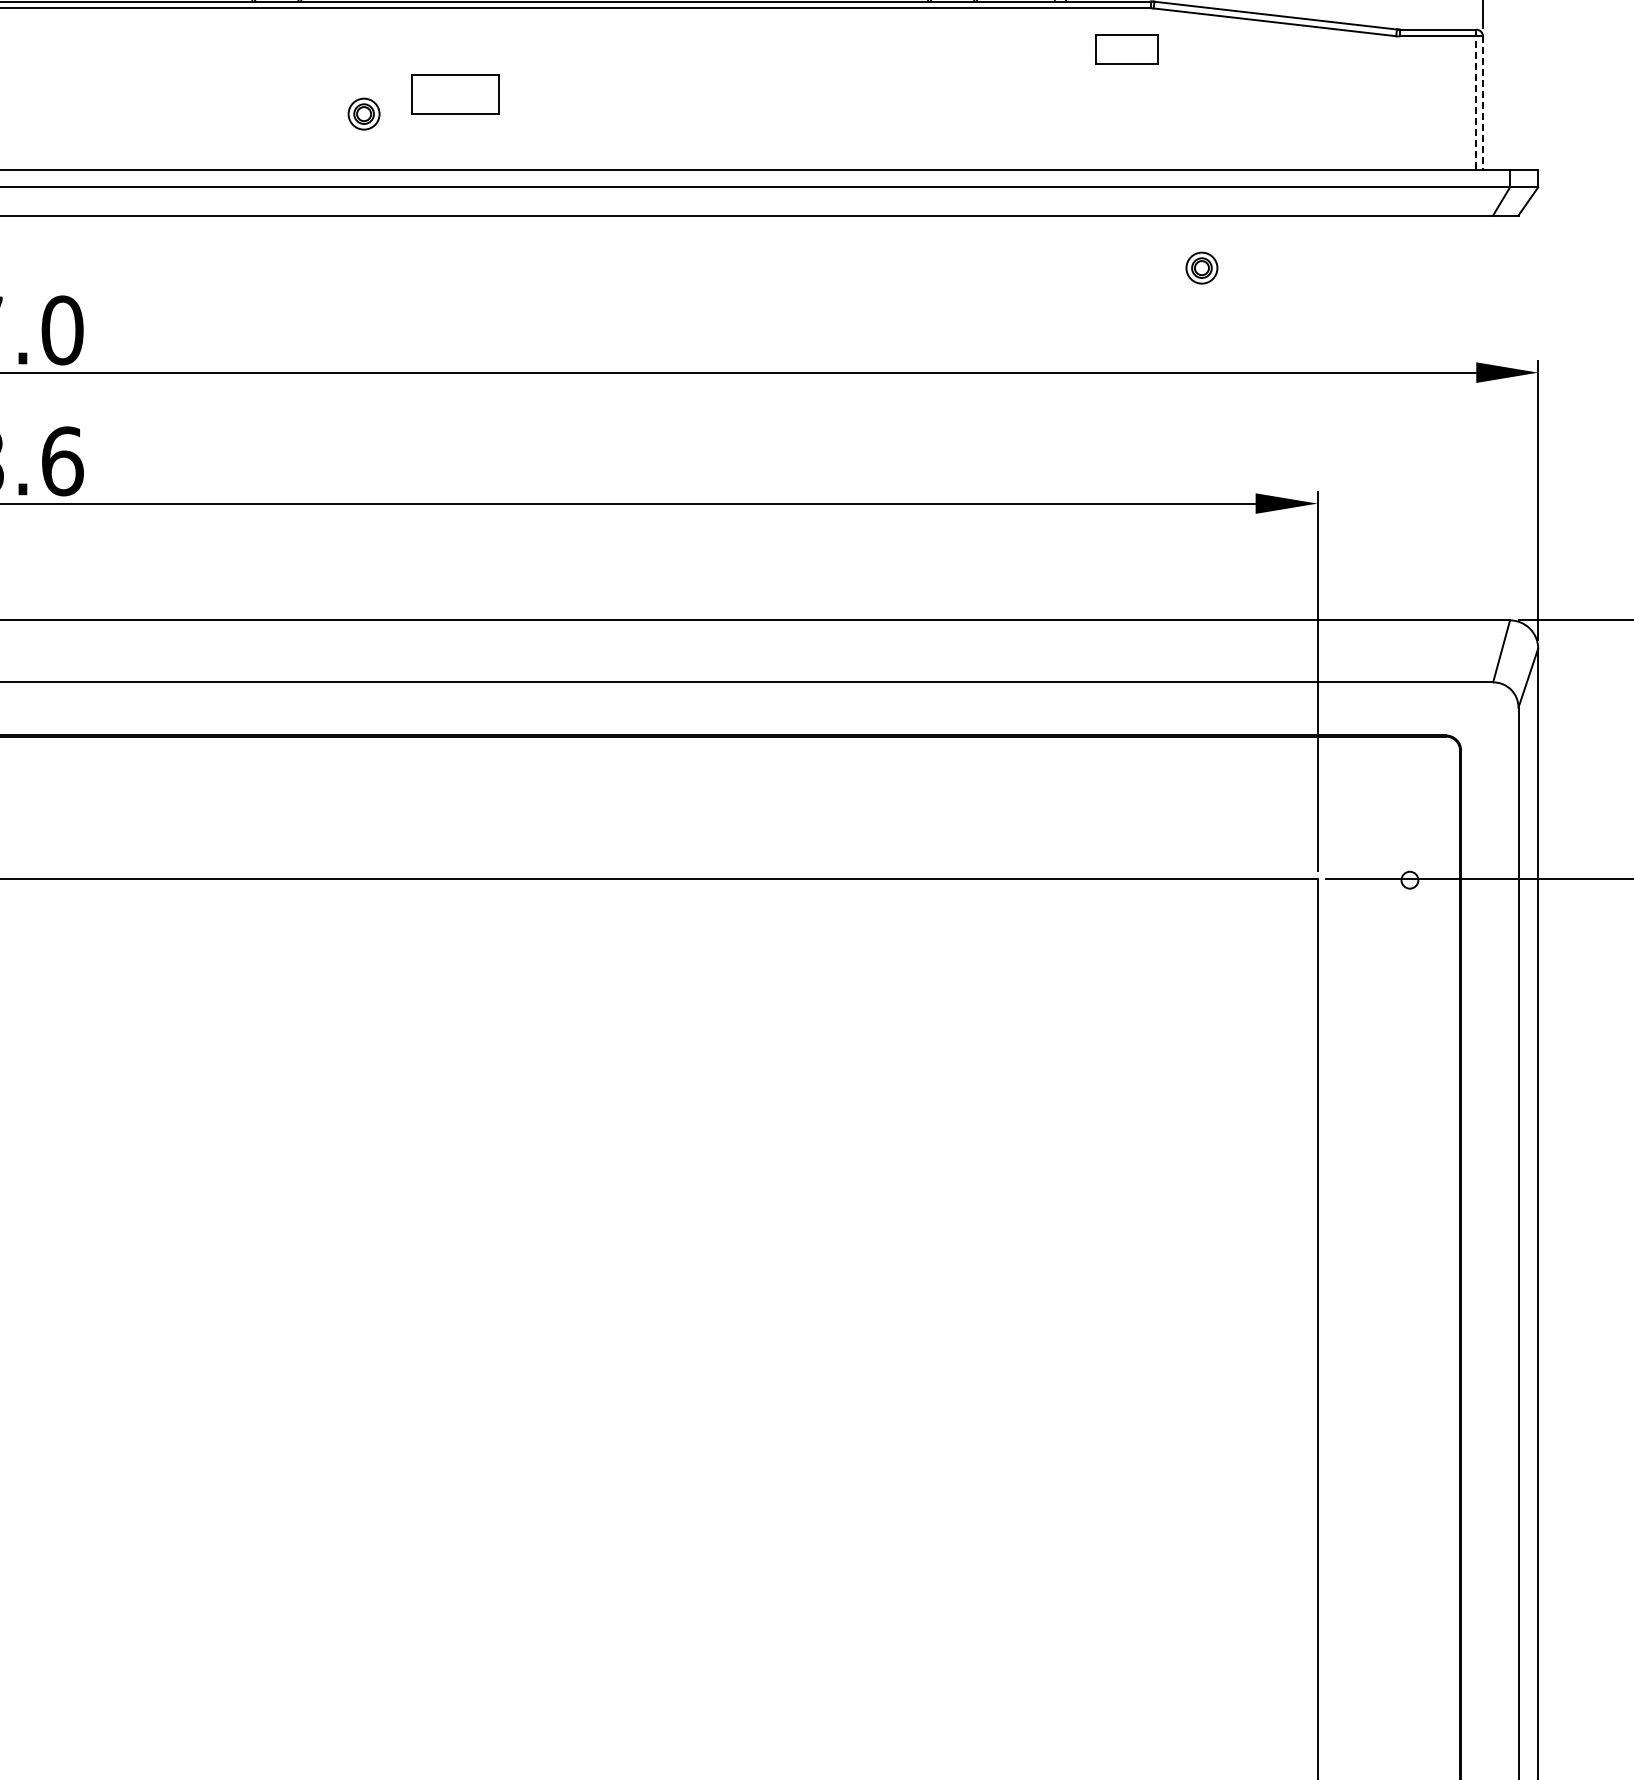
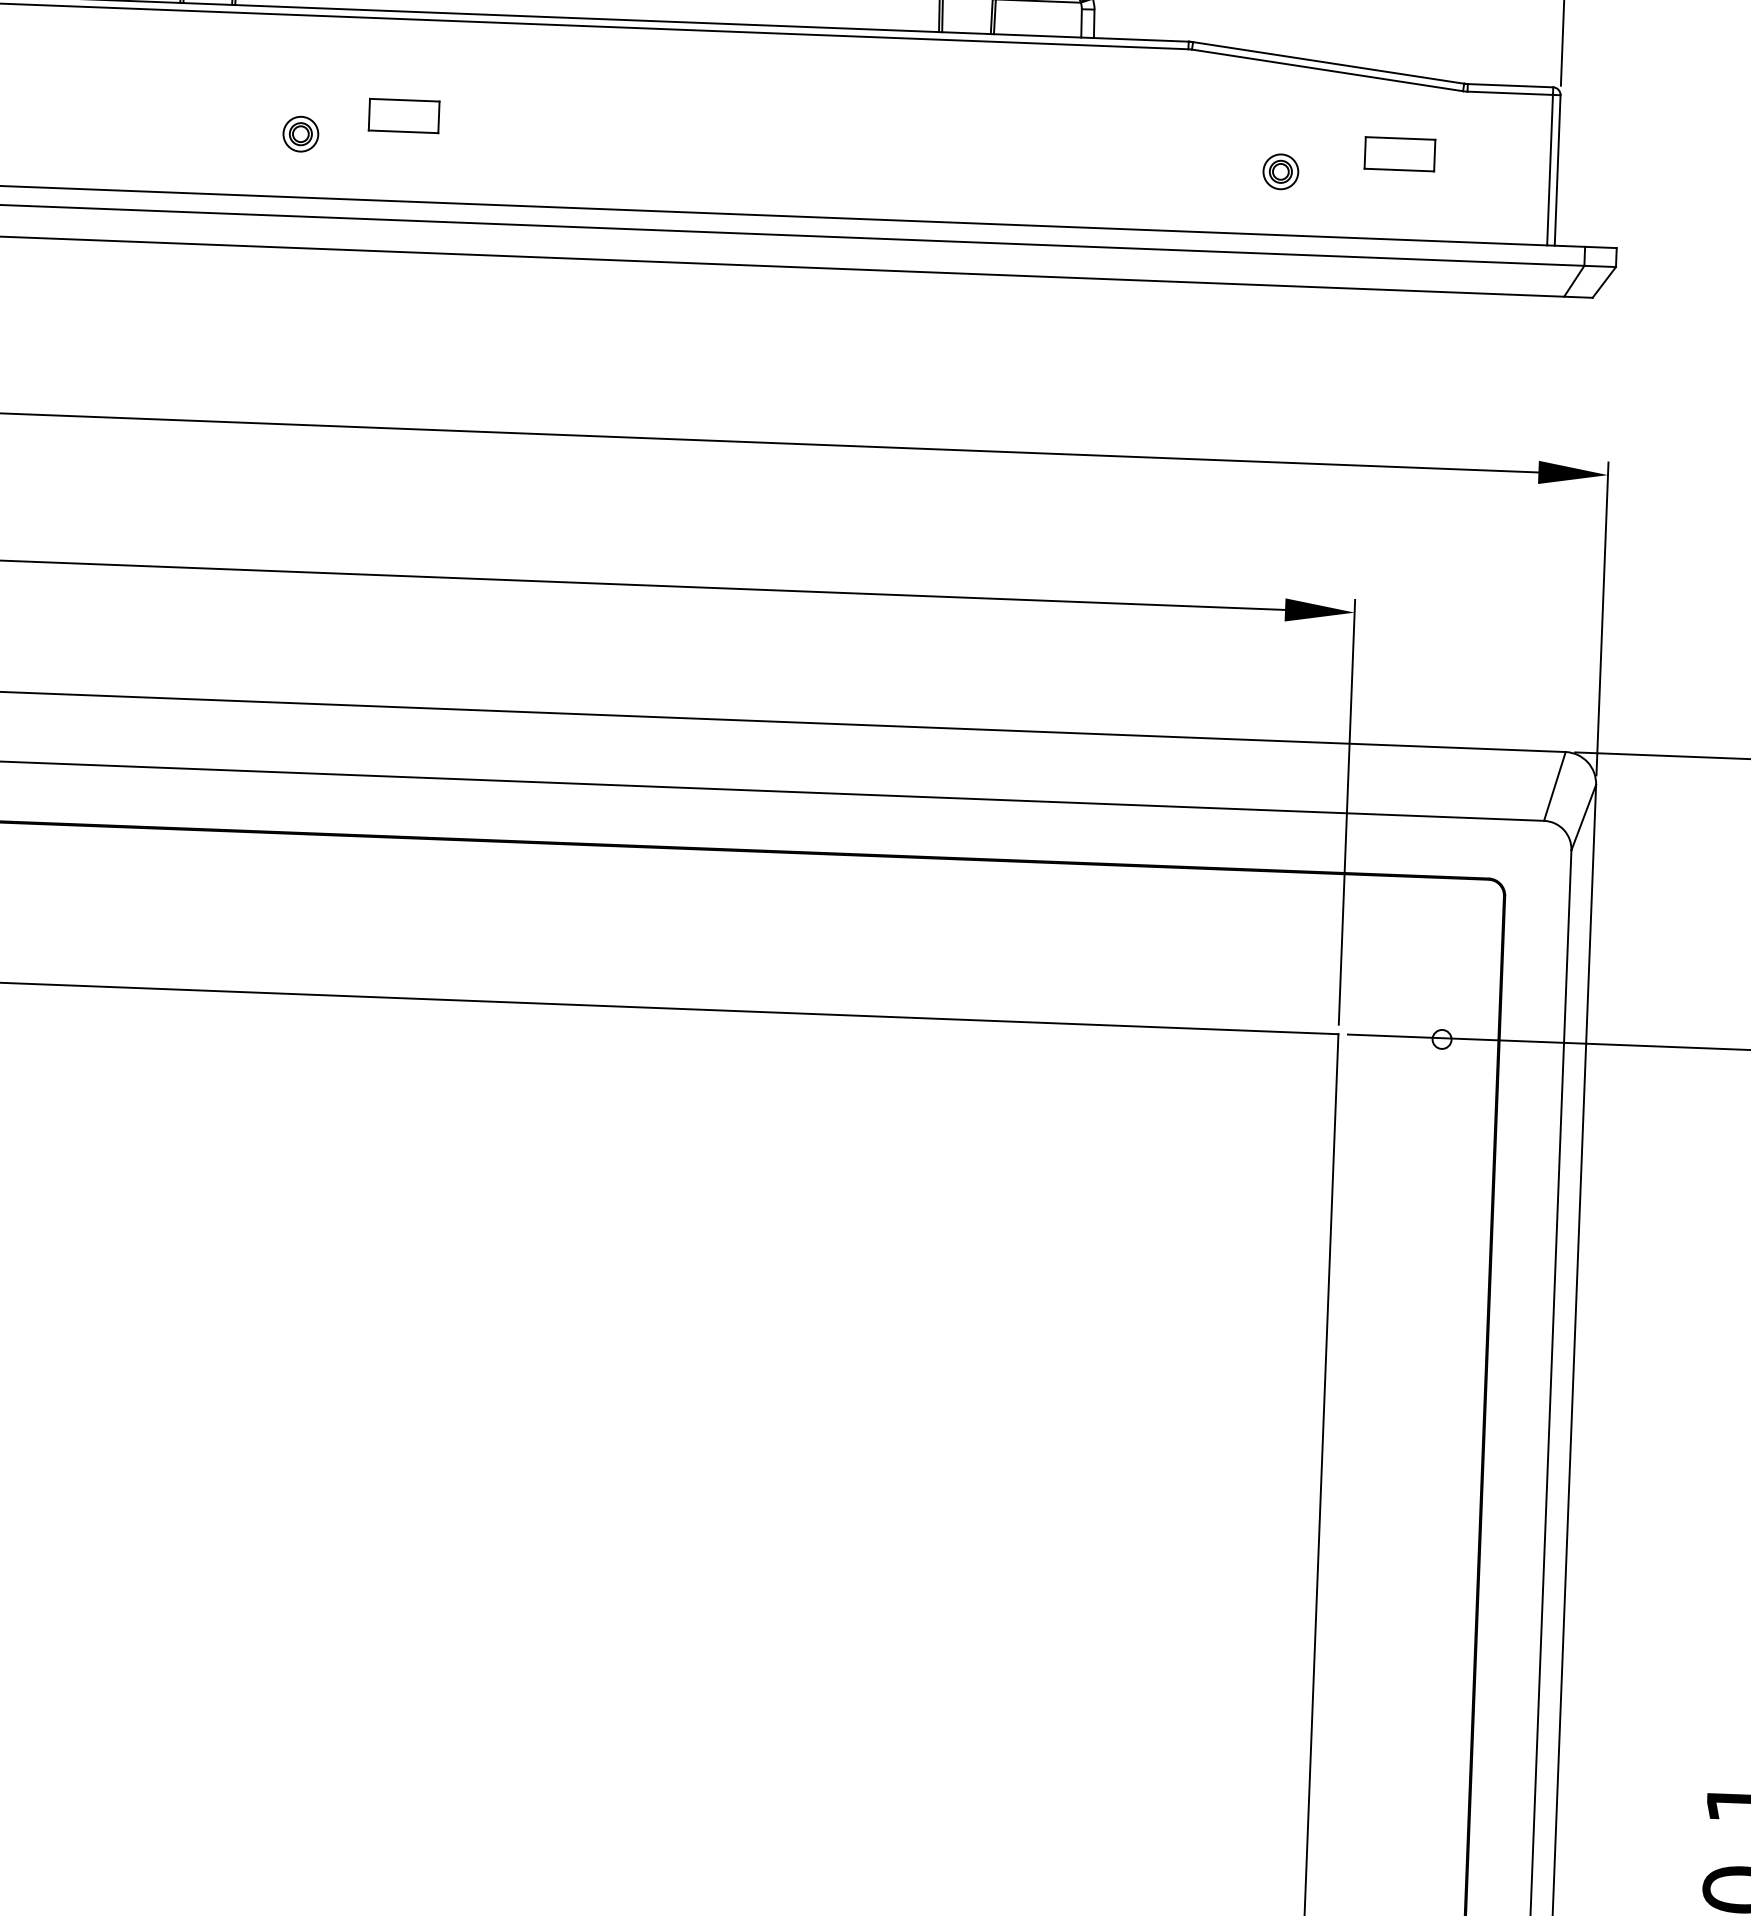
part: (1126, 49) -> (1399, 154), moved
part: (454, 94) -> (403, 116), size x0.71
line: (1476, 100) -> (1550, 166), dashed -> solid
line: (1483, 103) -> (1558, 170), dashed -> solid
part: (1201, 267) -> (1280, 171), moved

